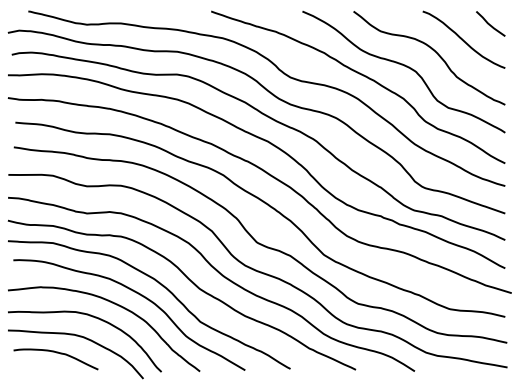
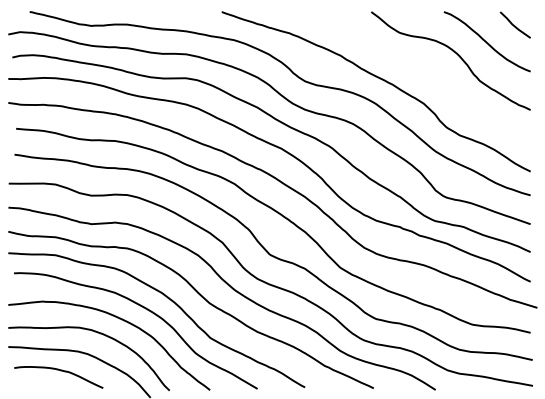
curve: (406, 67) -> (426, 70), removed

